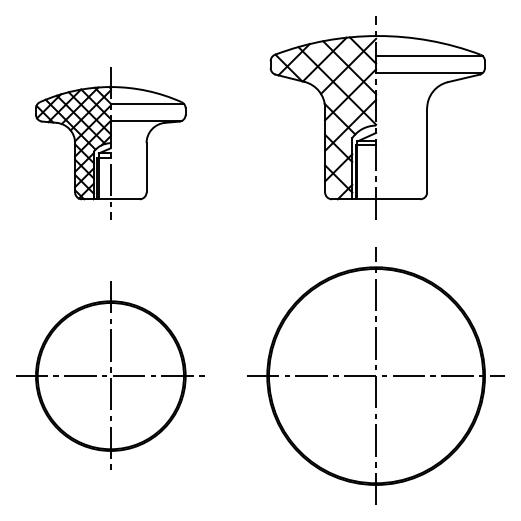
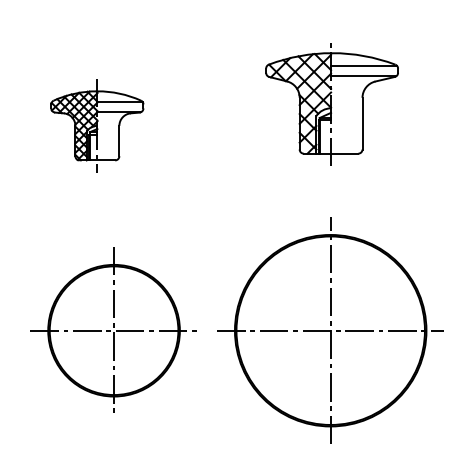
part: (377, 117) -> (331, 103), size x0.7
part: (110, 143) -> (97, 126), size x0.7
part: (110, 375) -> (113, 330), moved

